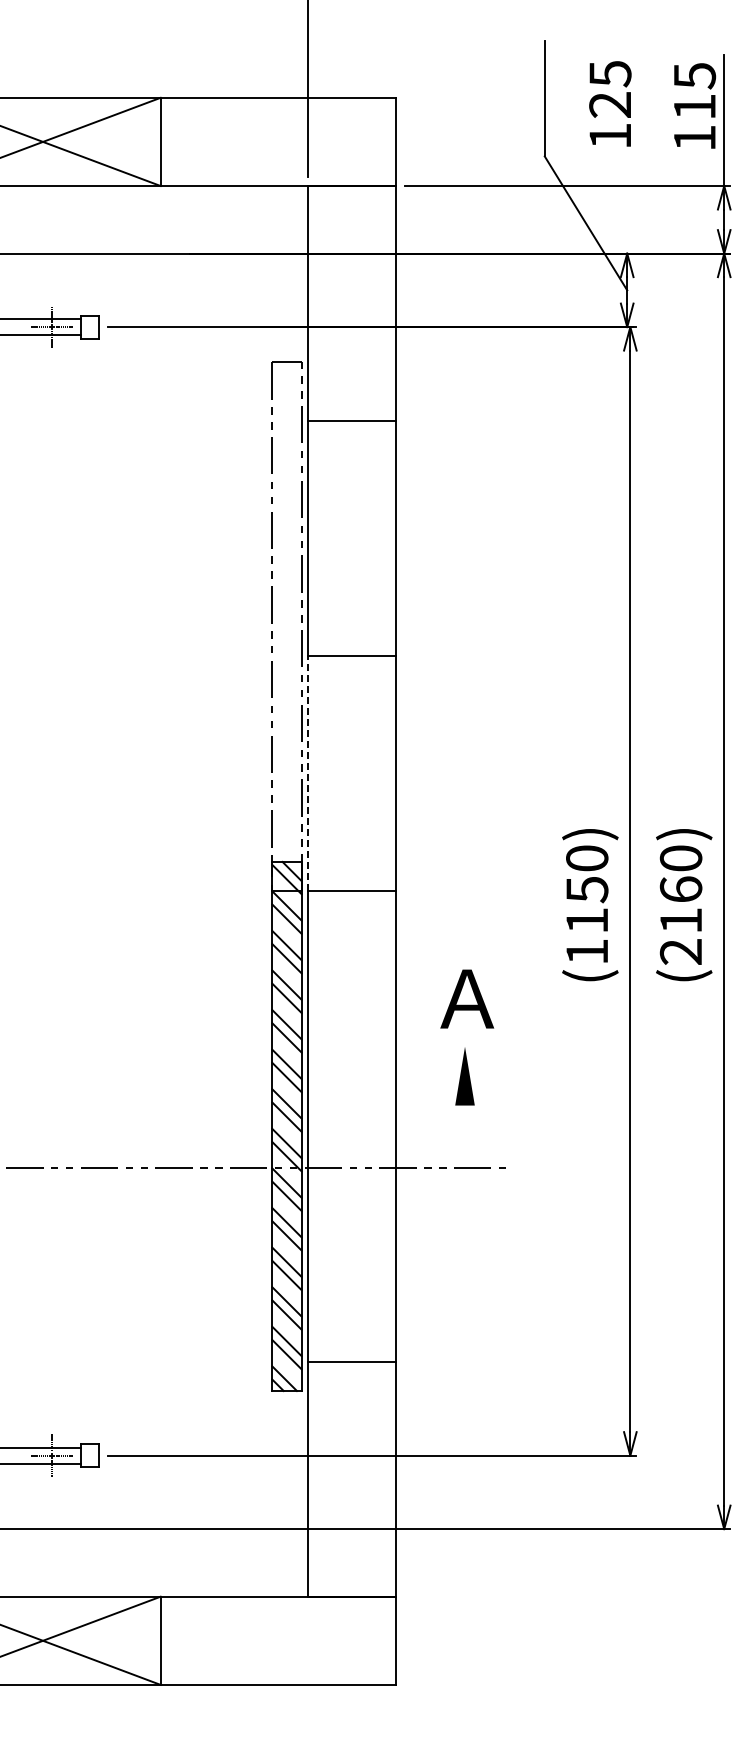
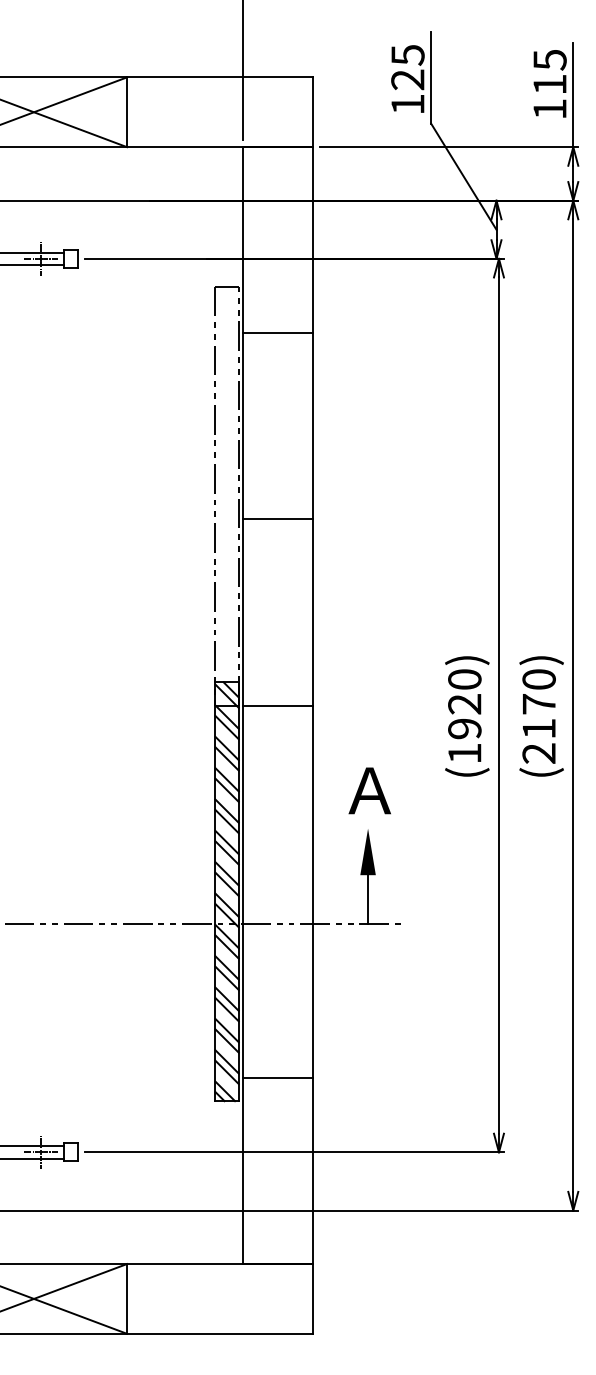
text: (610, 103) -> (408, 78), moved
line: (307, 773) -> (243, 612), dashed -> solid
text: (680, 889) -> (538, 704), (2160) -> (2170)
text: (587, 904) -> (465, 716), (1150) -> (1920)
line: (465, 1136) -> (368, 899), added

